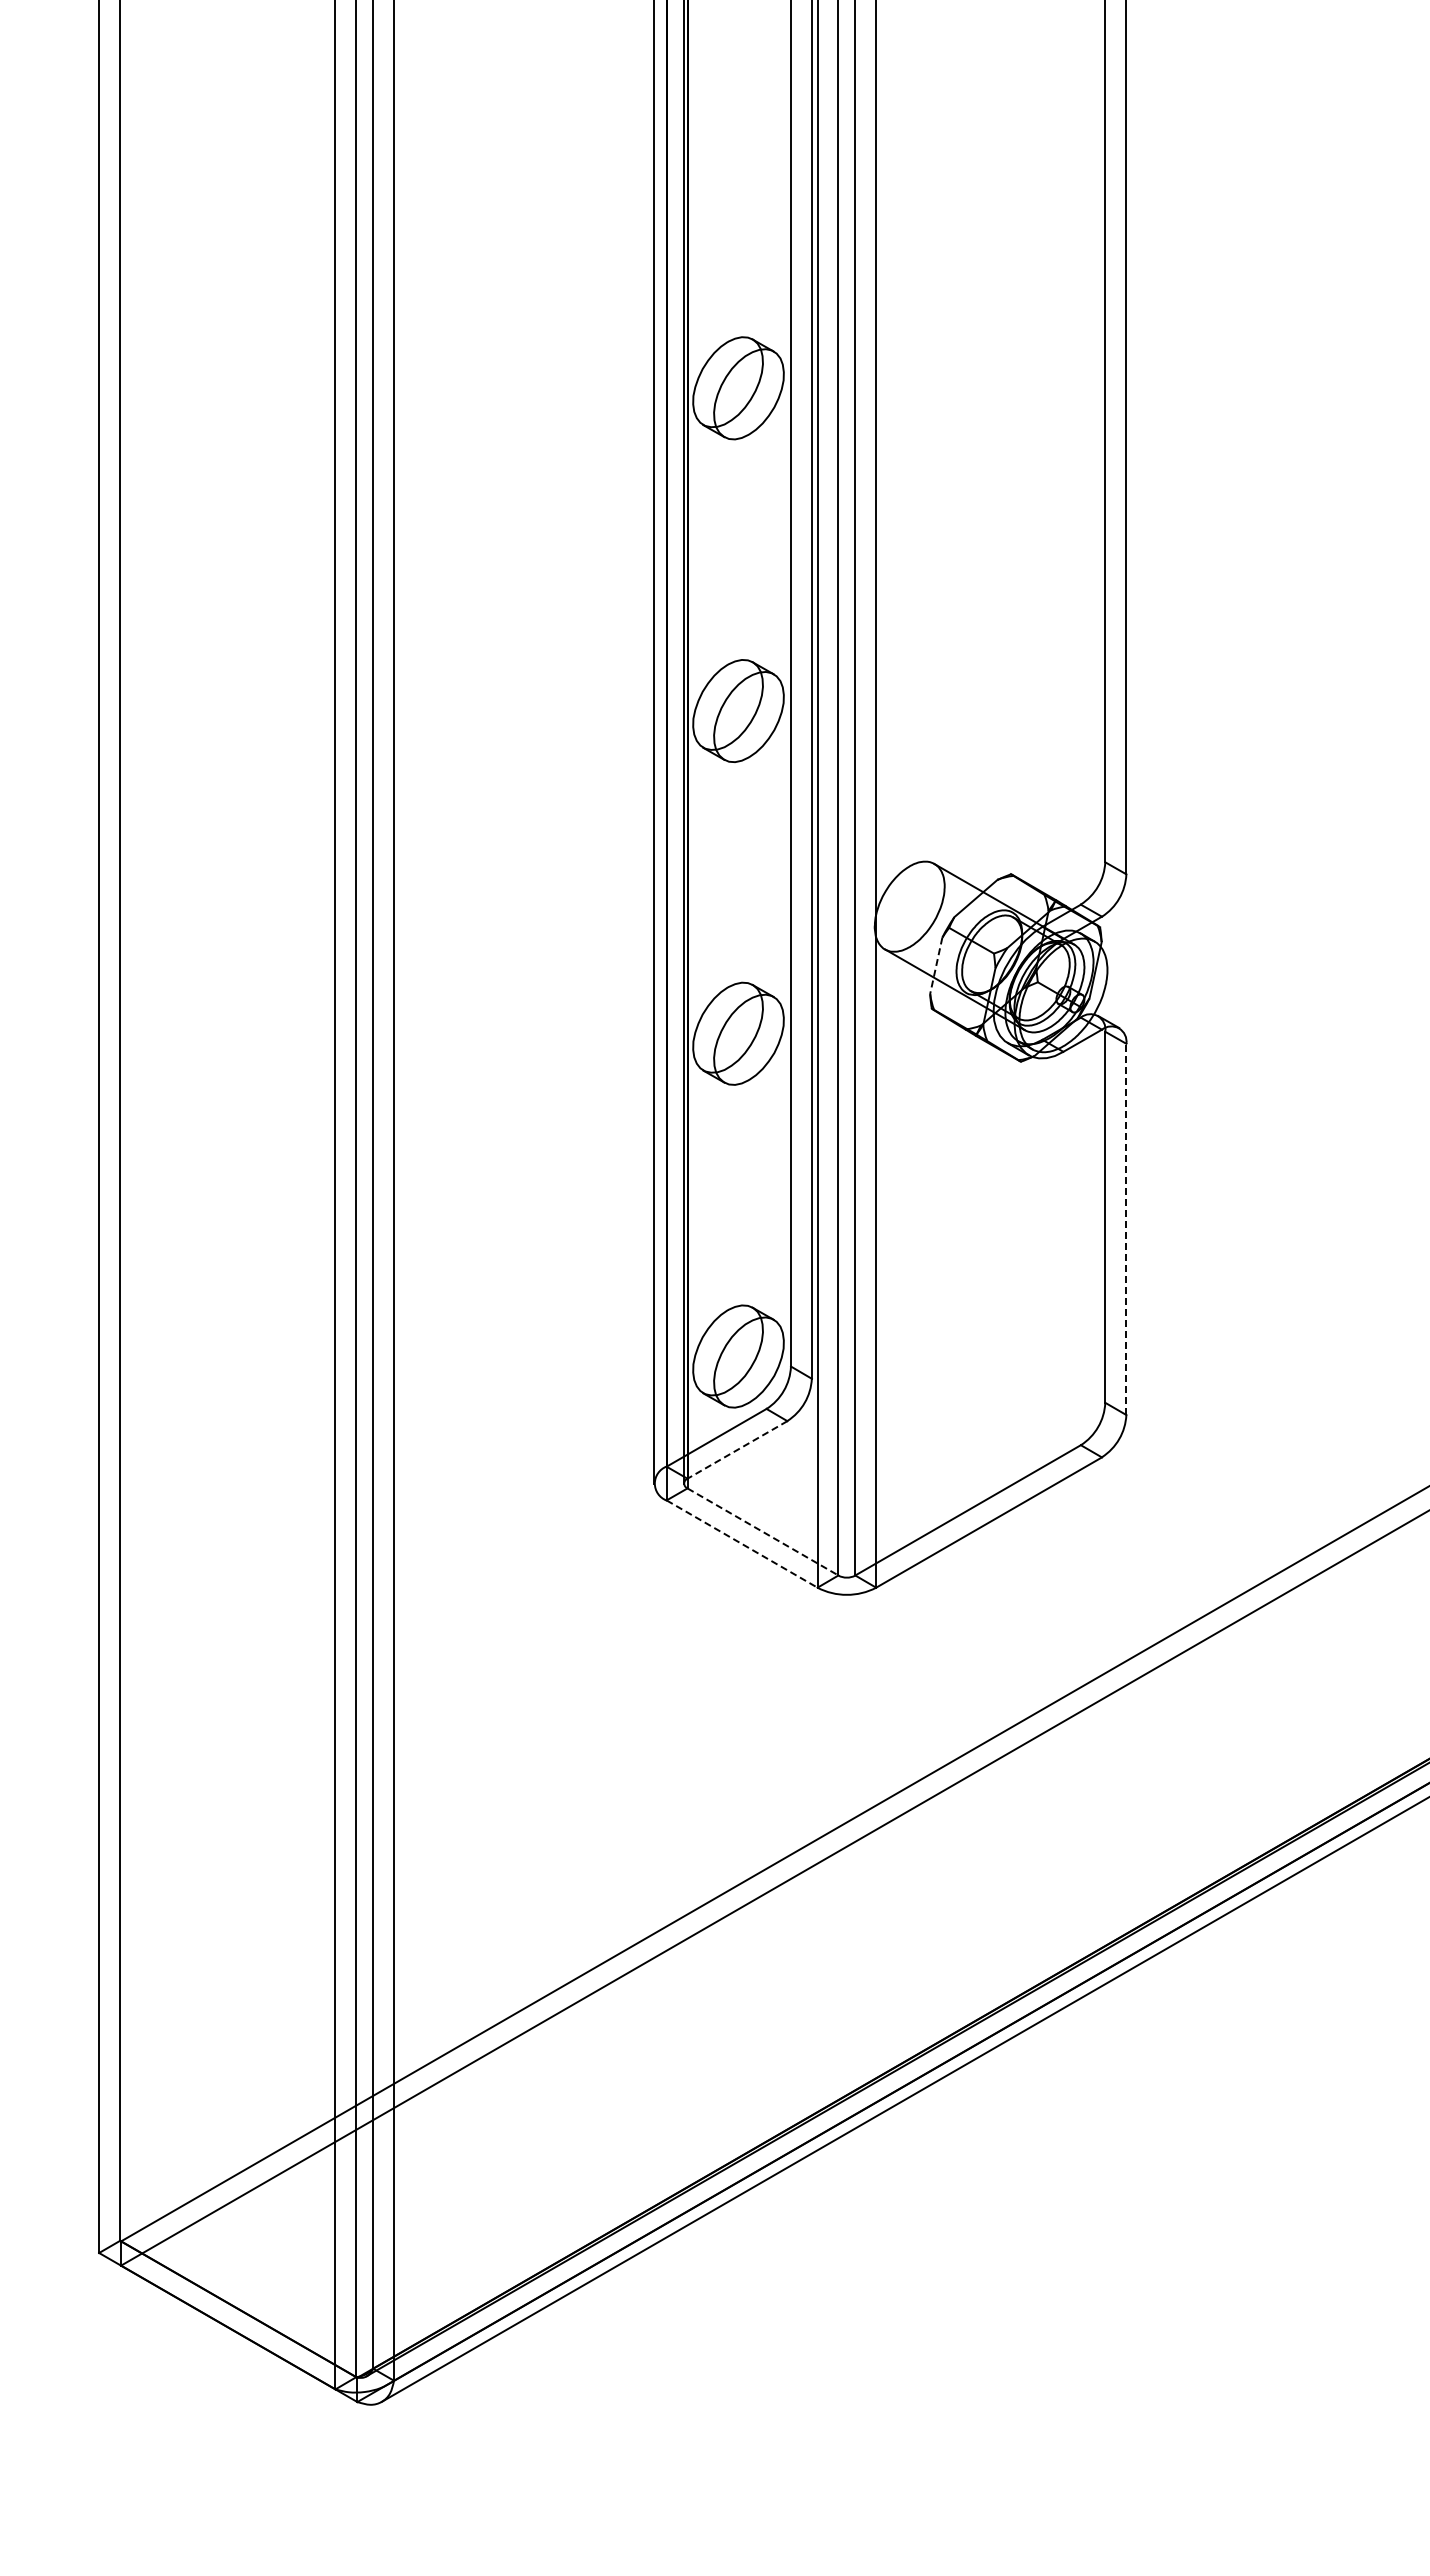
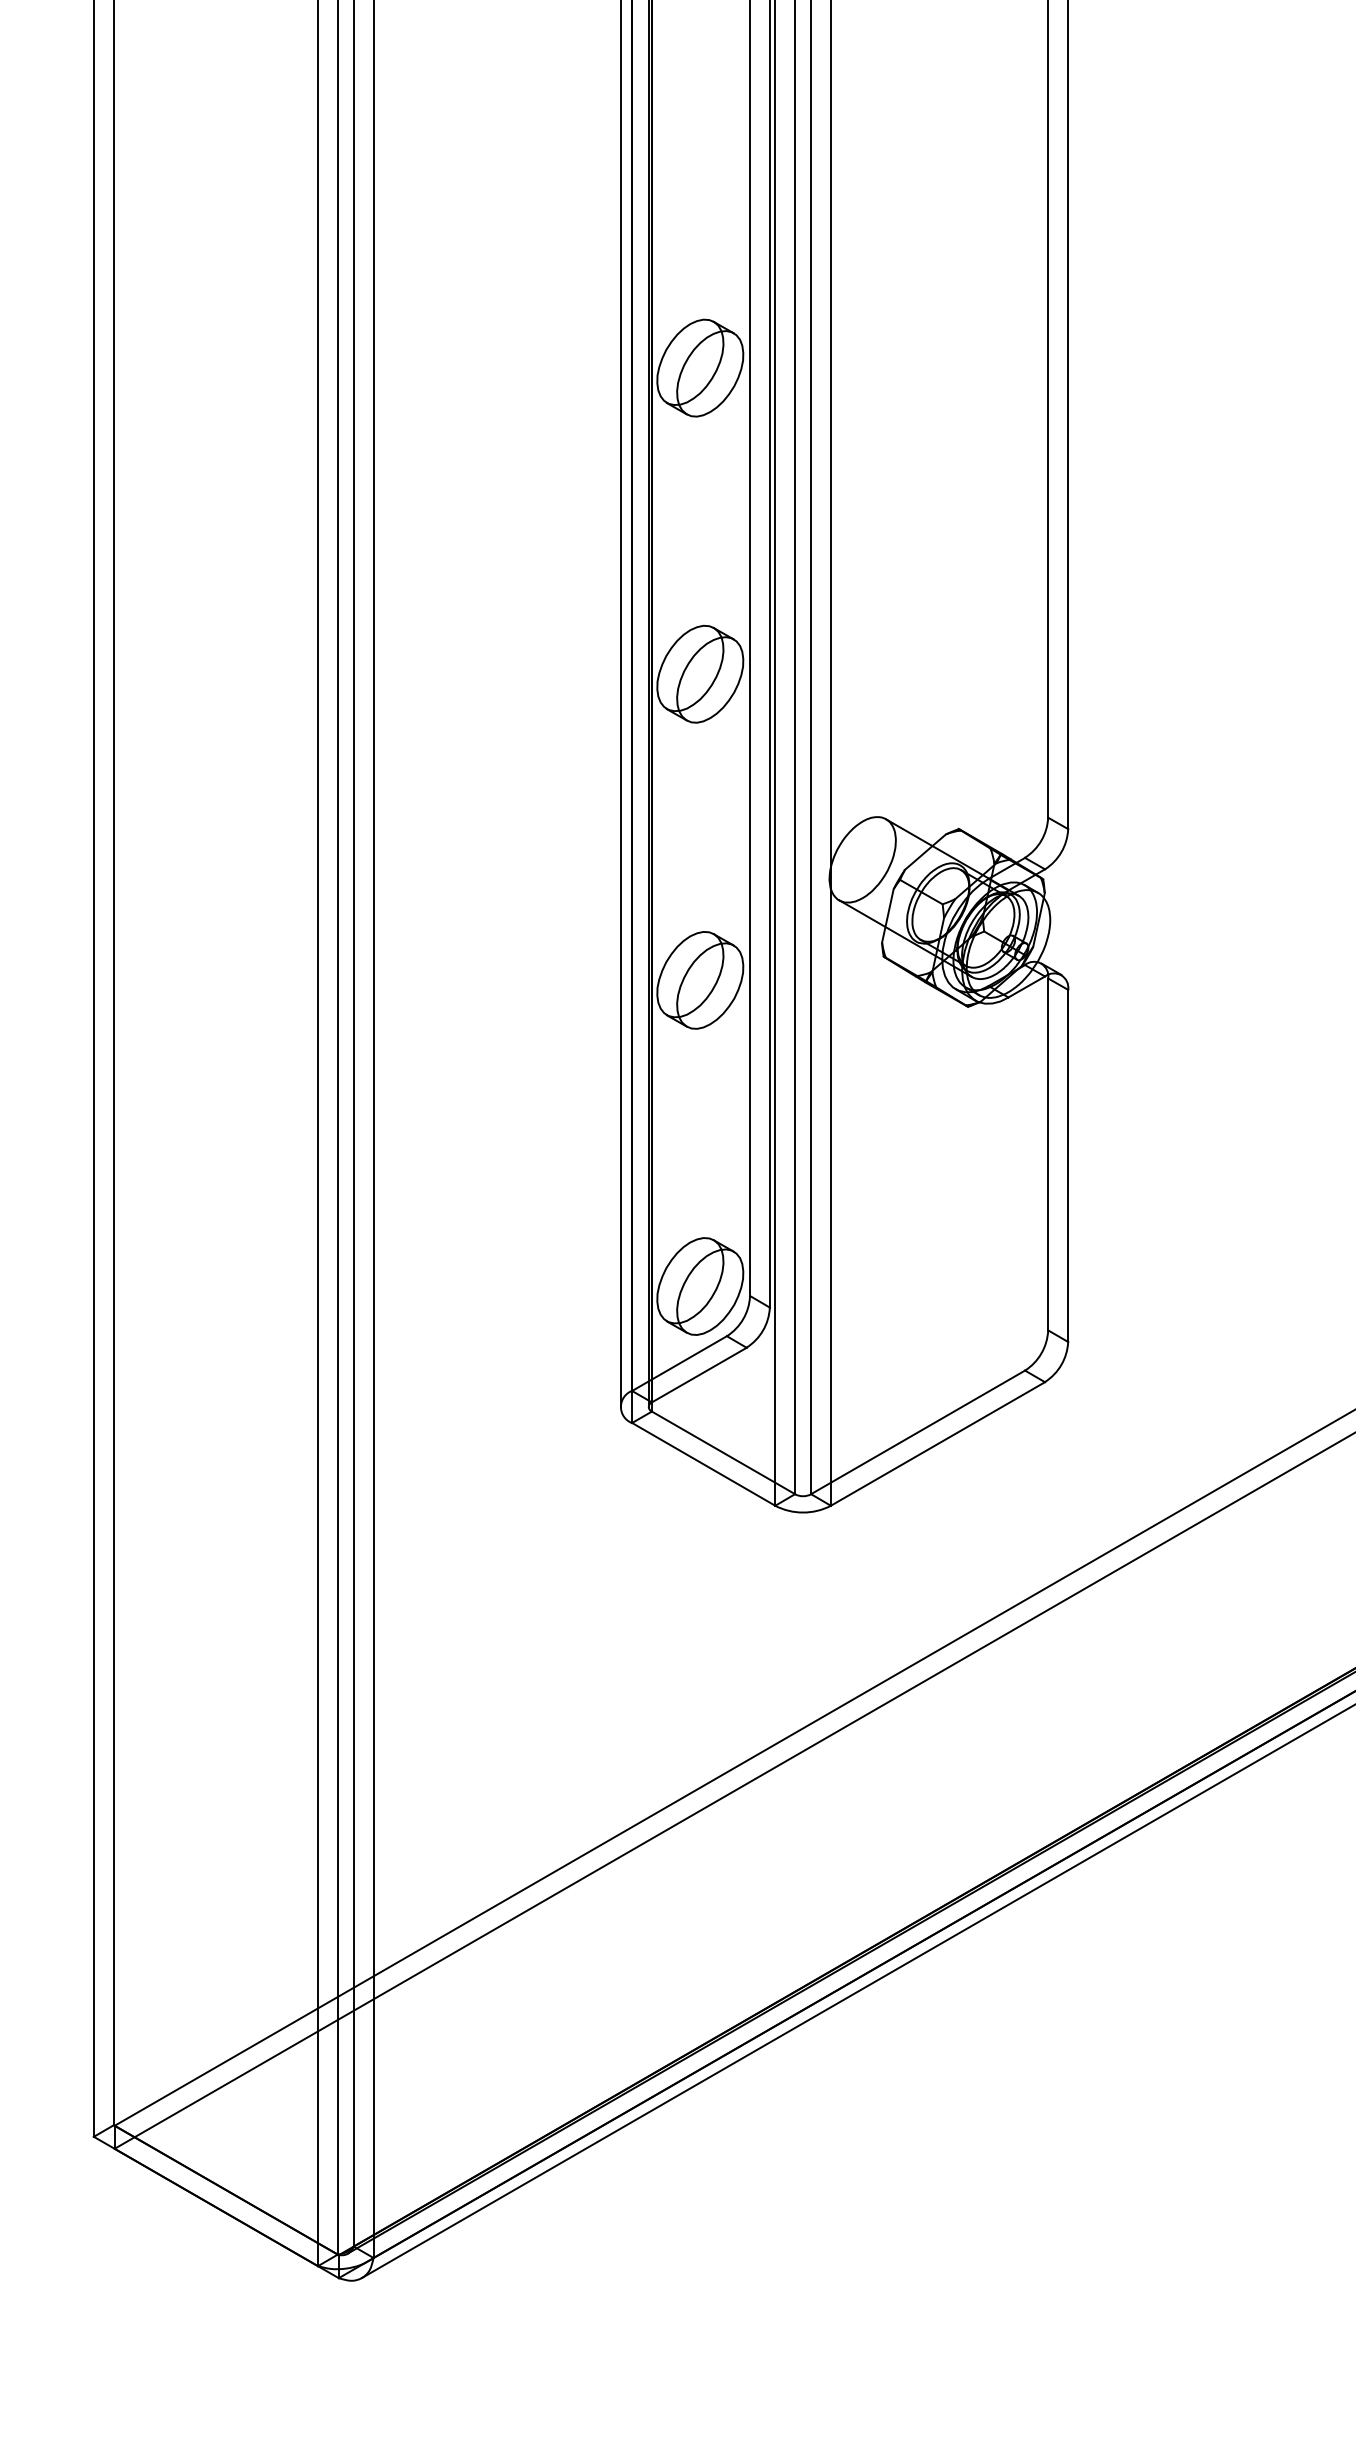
line: (936, 965) -> (888, 915), dashed -> solid
line: (1126, 1229) -> (1068, 1166), dashed -> solid
line: (737, 1449) -> (699, 1374), dashed -> solid
line: (763, 1532) -> (724, 1453), dashed -> solid
line: (742, 1544) -> (704, 1464), dashed -> solid

